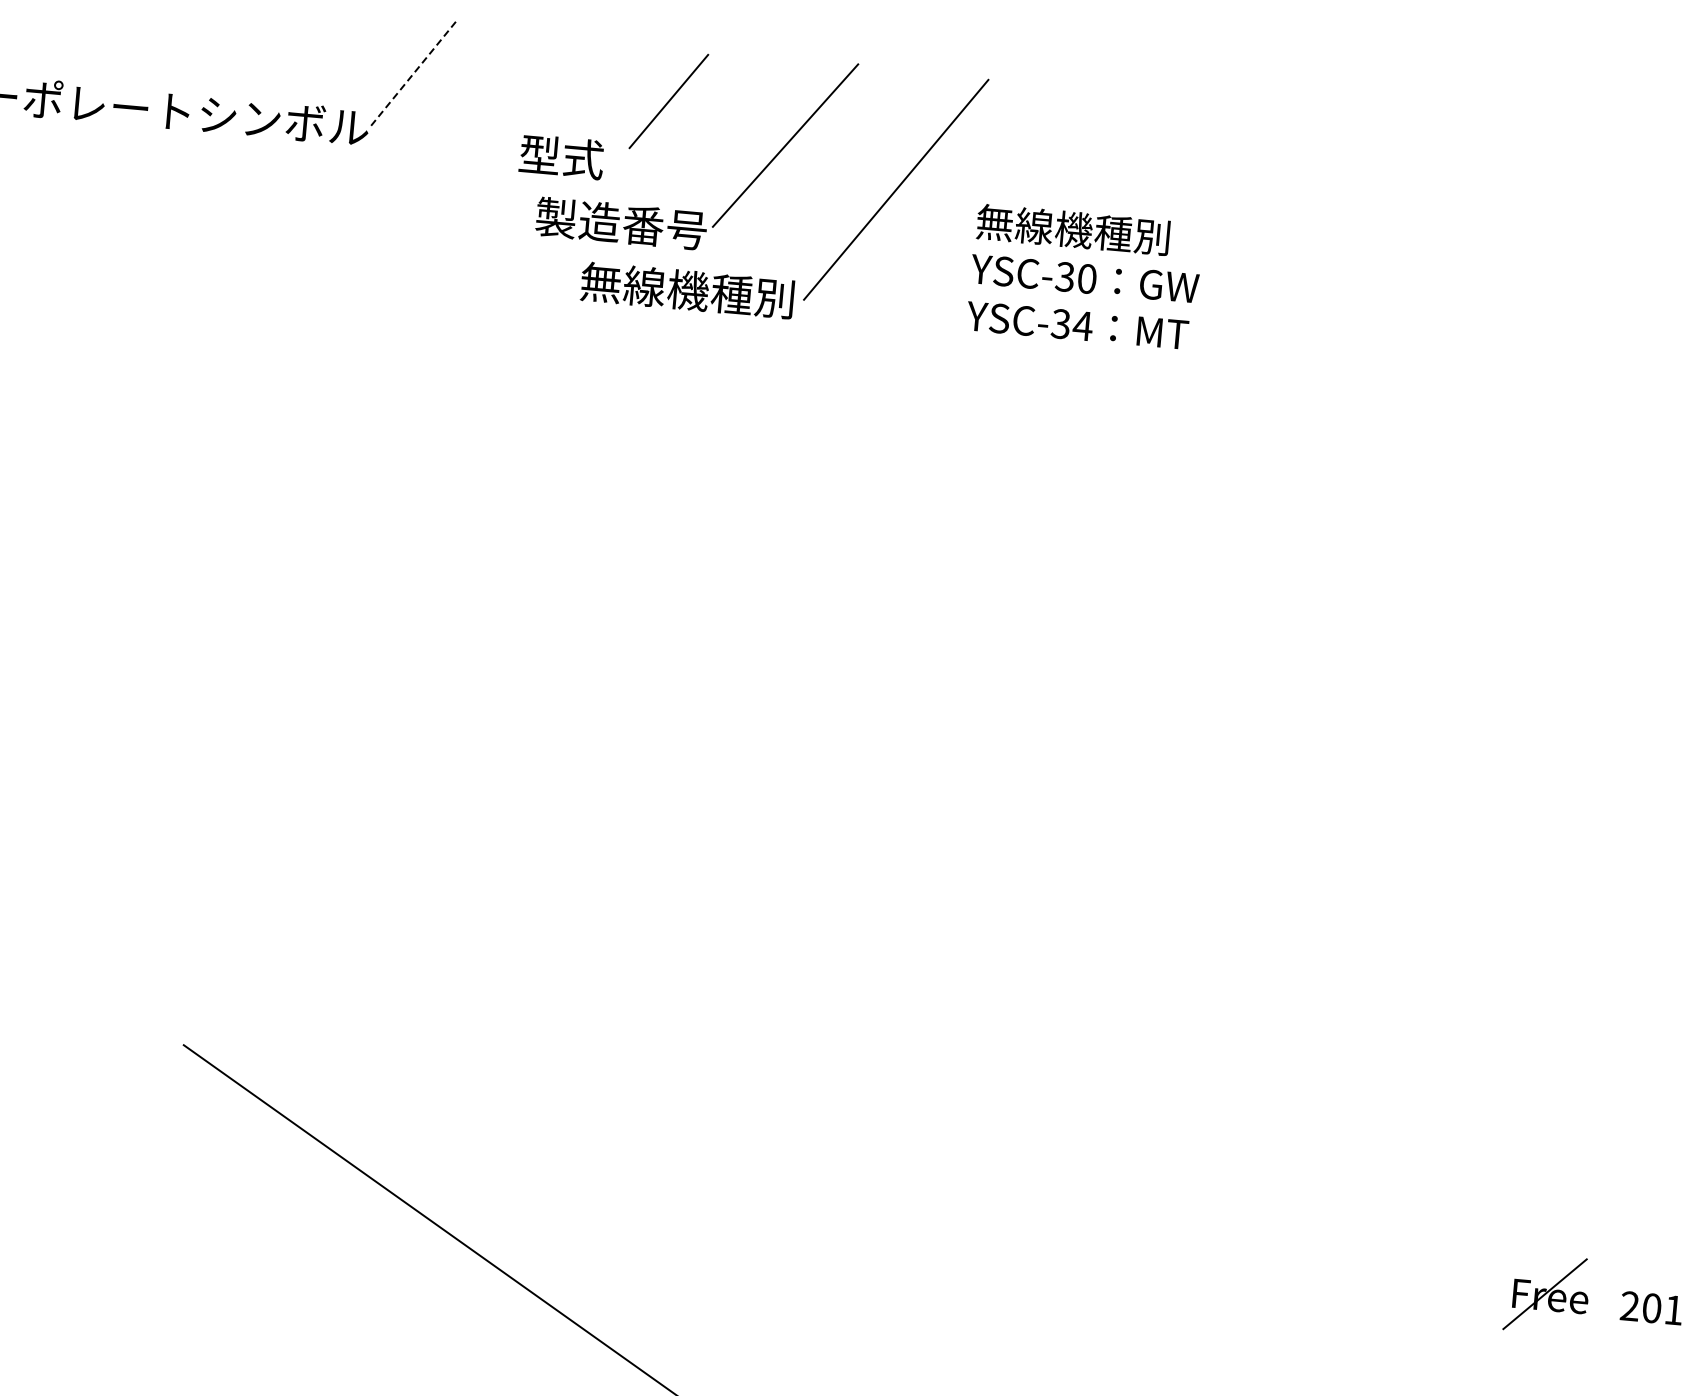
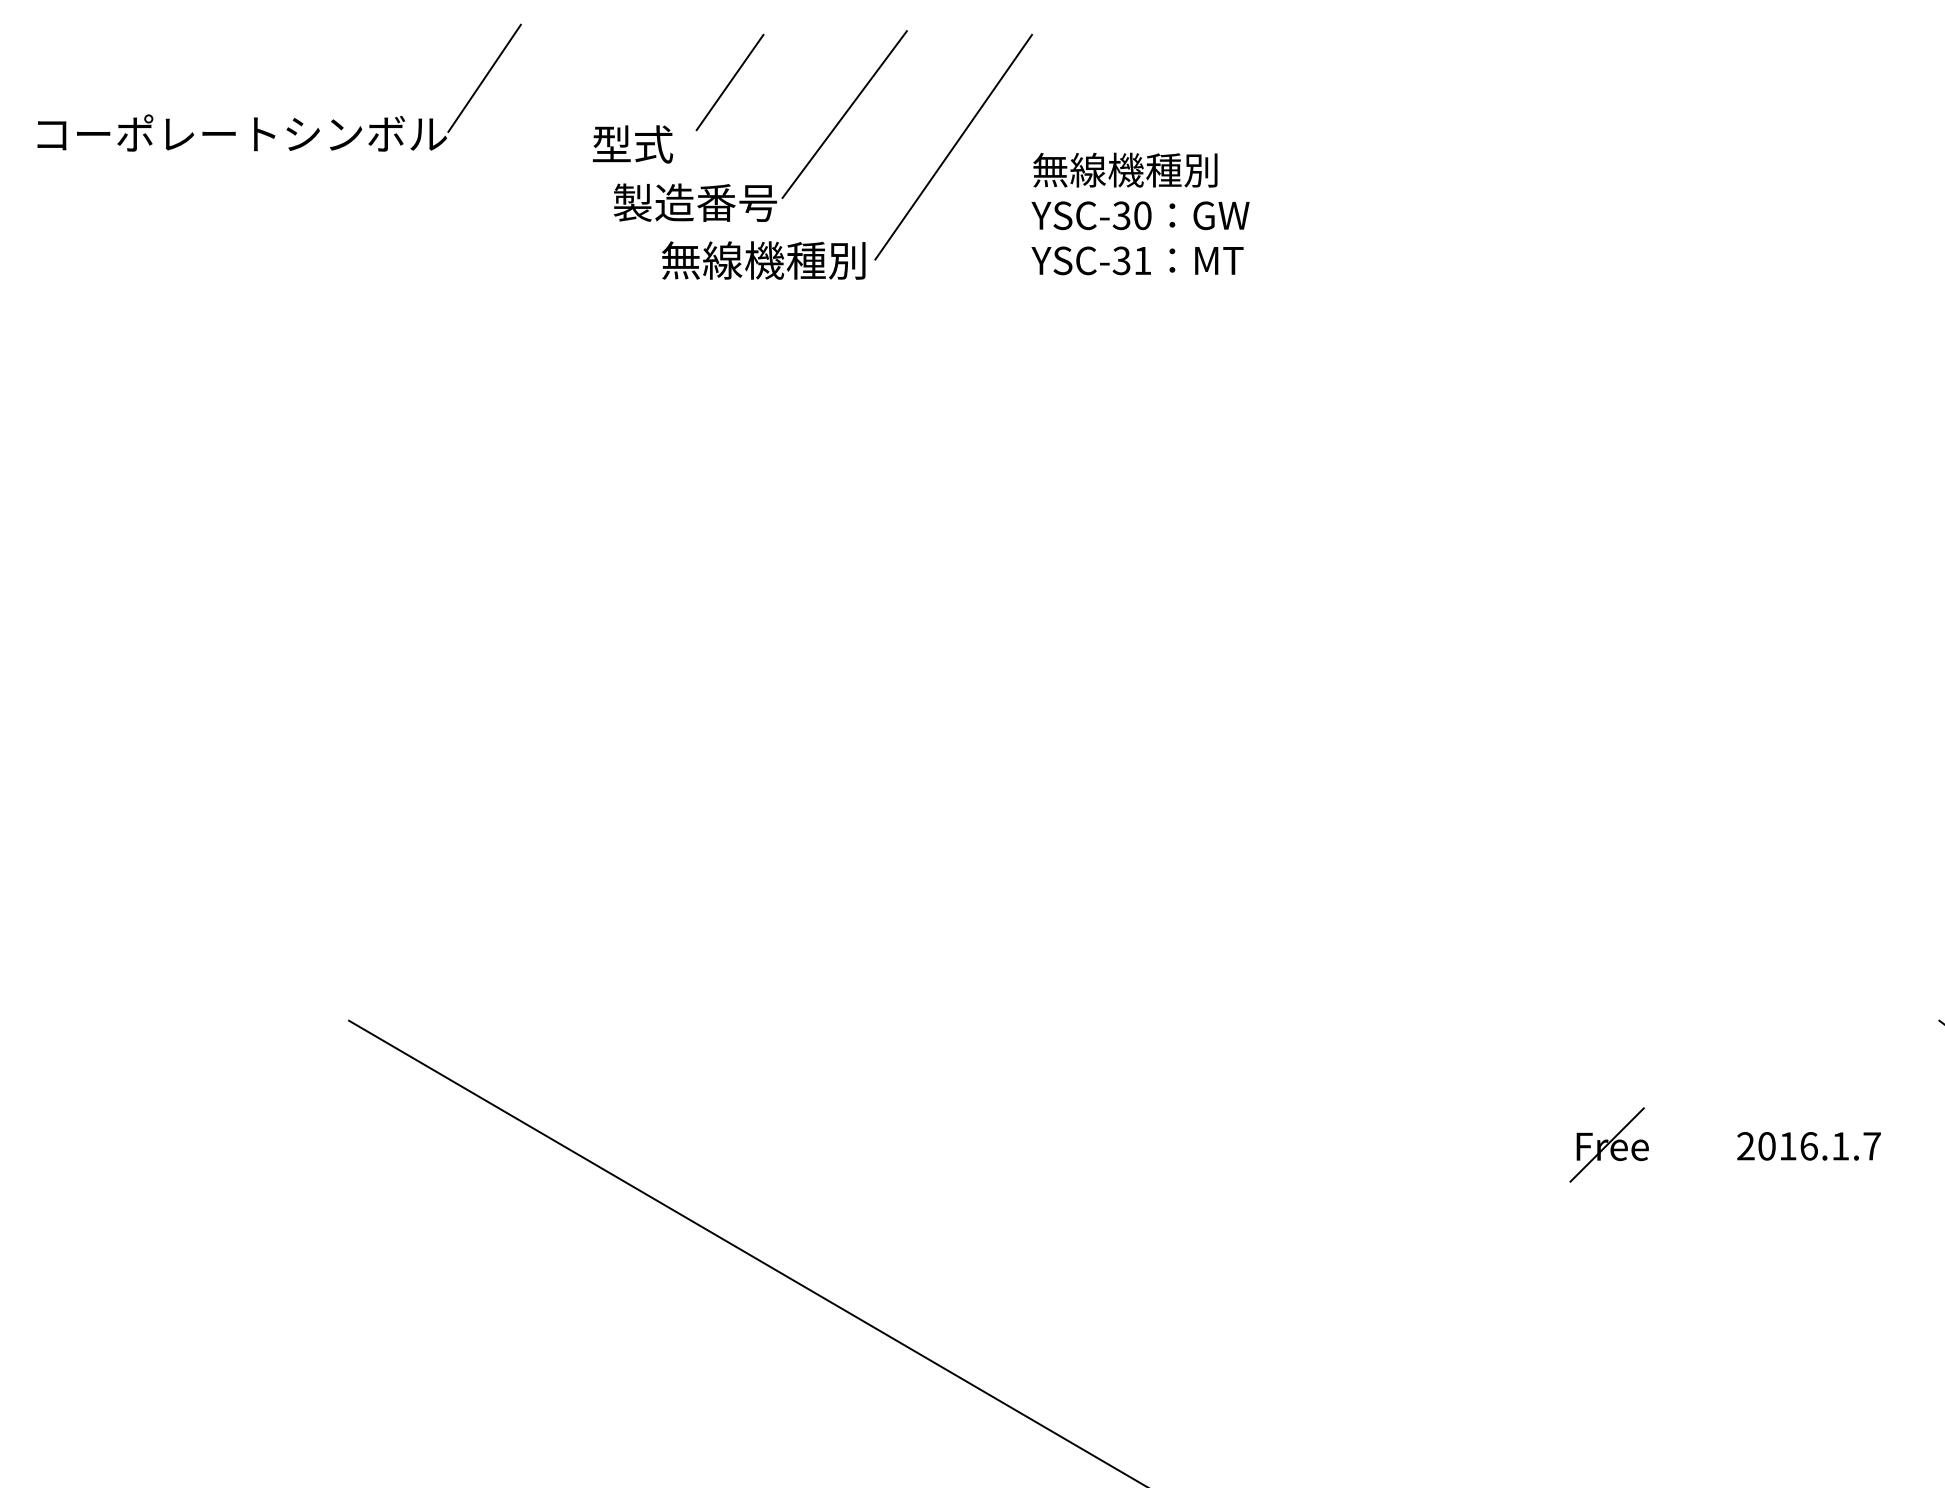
line: (412, 74) -> (484, 78), dashed -> solid
text: (1082, 325) -> (1142, 260), YSC-34 -> YSC-31
part: (1546, 1293) -> (1608, 1144), moved

